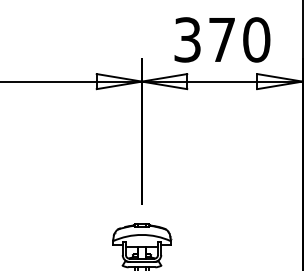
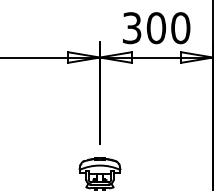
text: (222, 40) -> (156, 28), 370 -> 300

